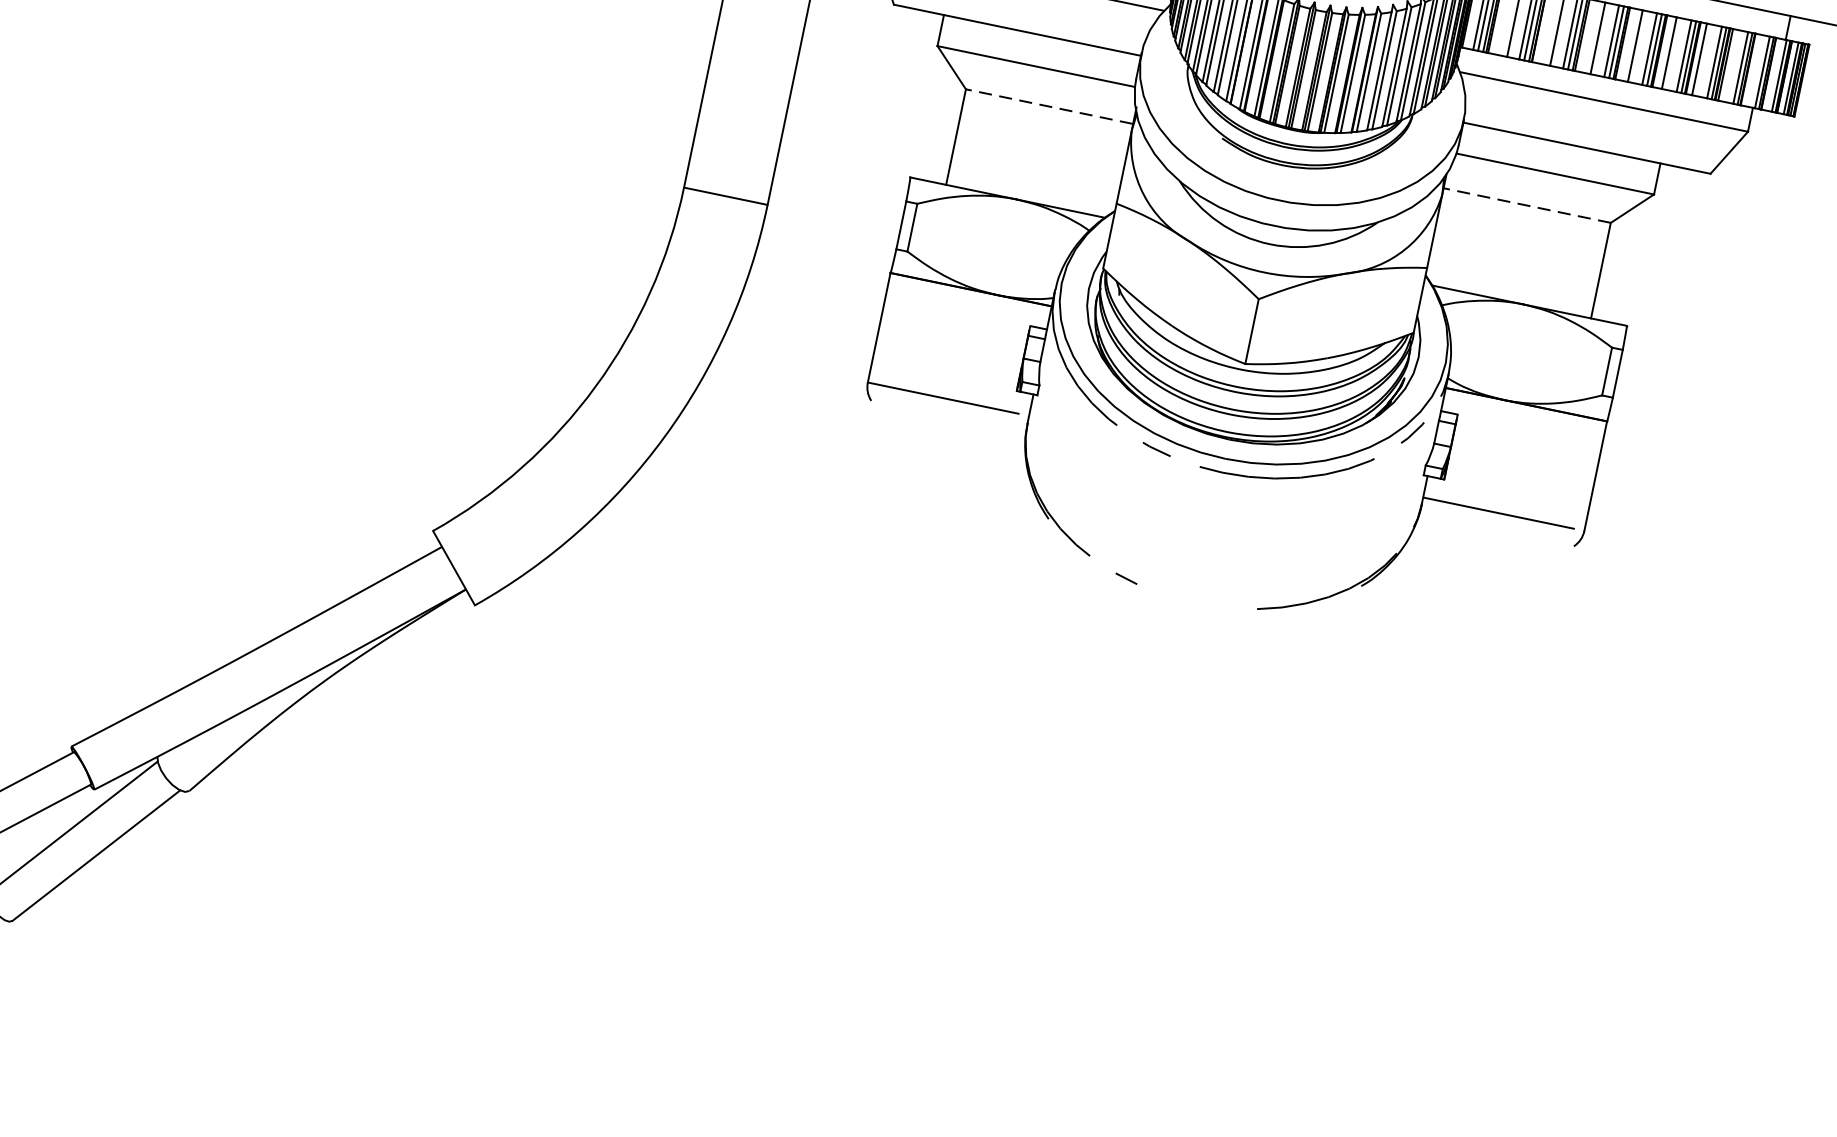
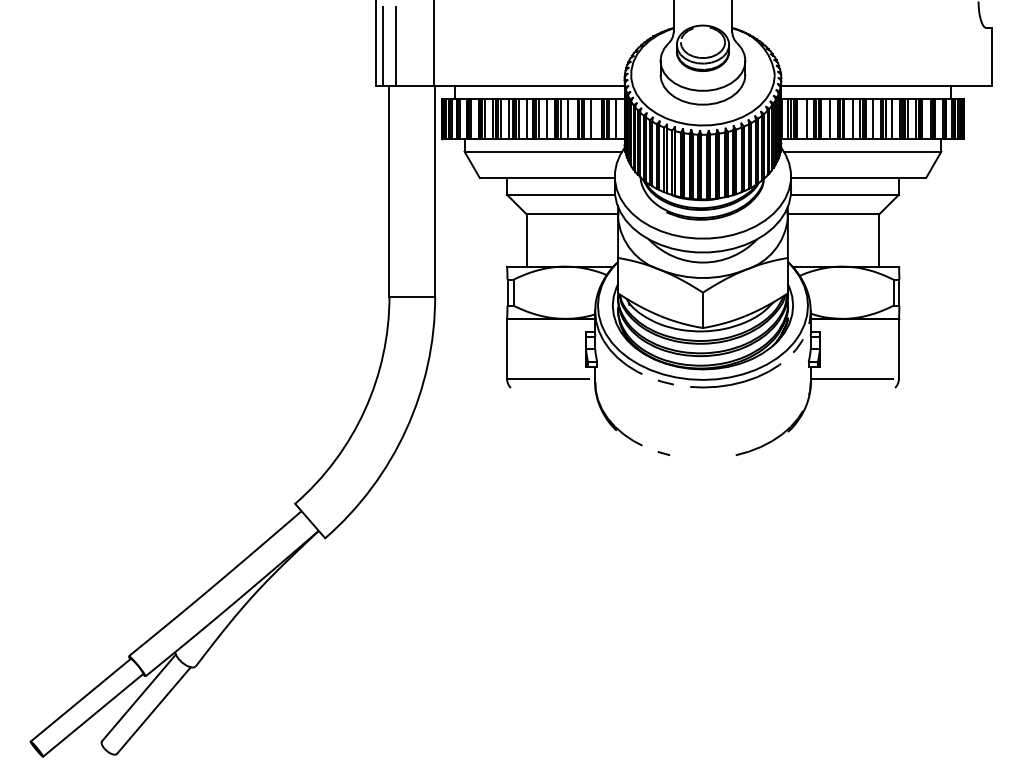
line: (1049, 106) -> (572, 214), dashed -> solid
line: (1526, 205) -> (833, 214), dashed -> solid

